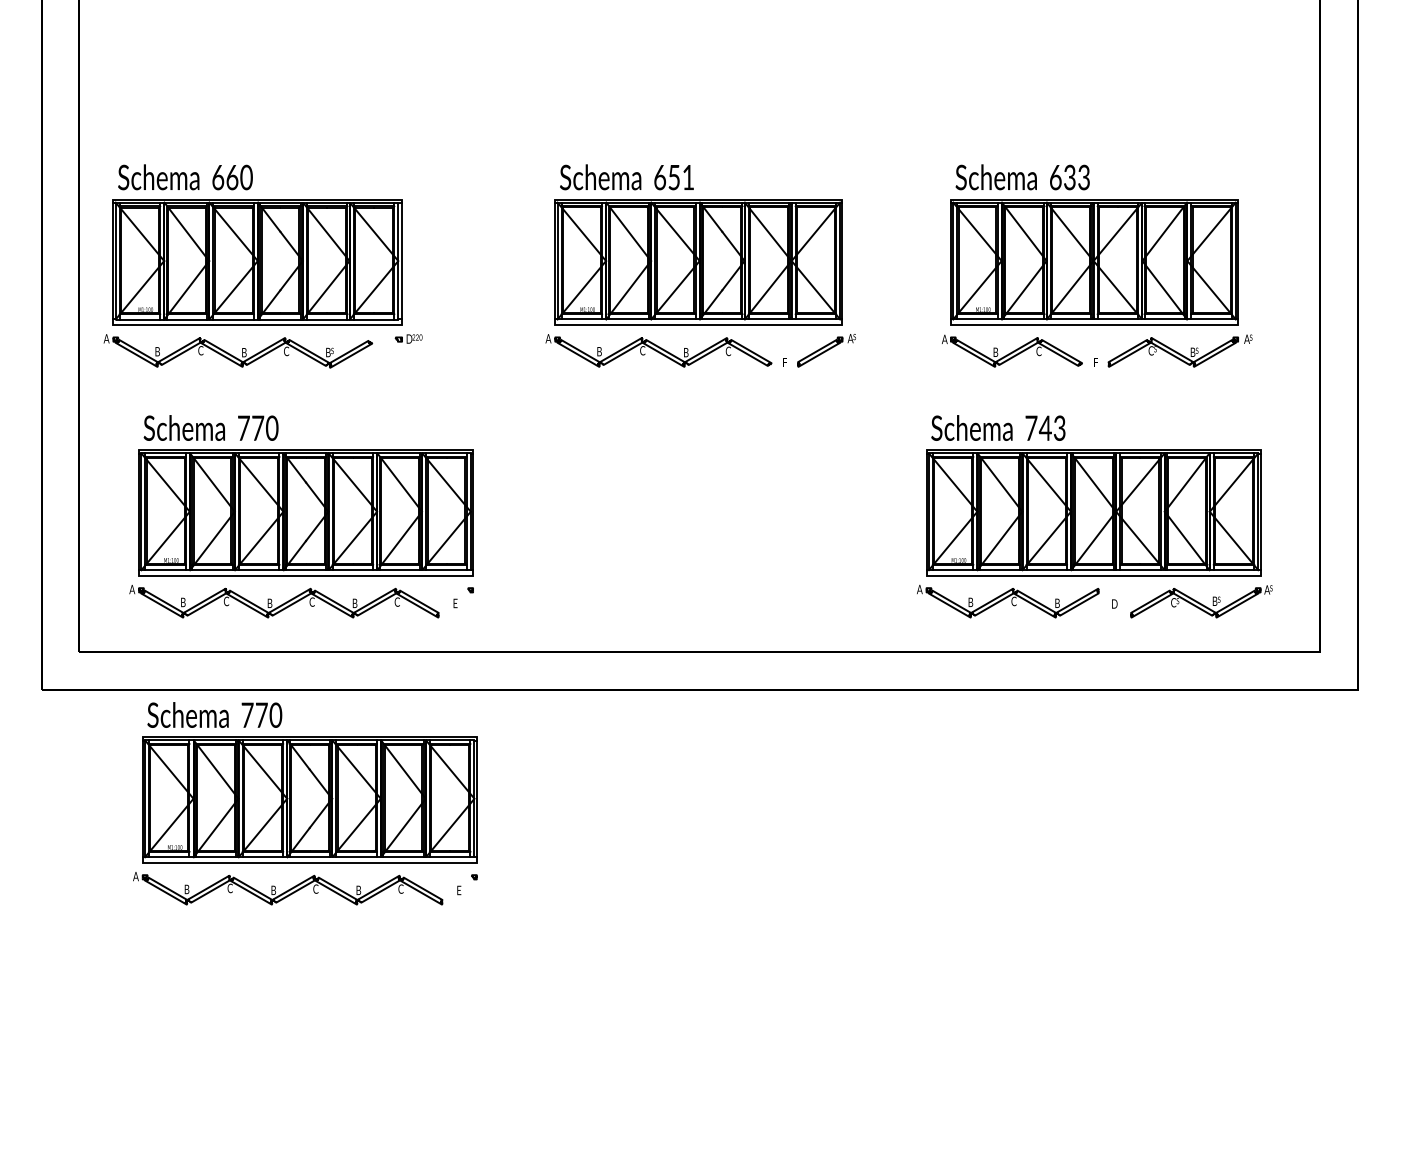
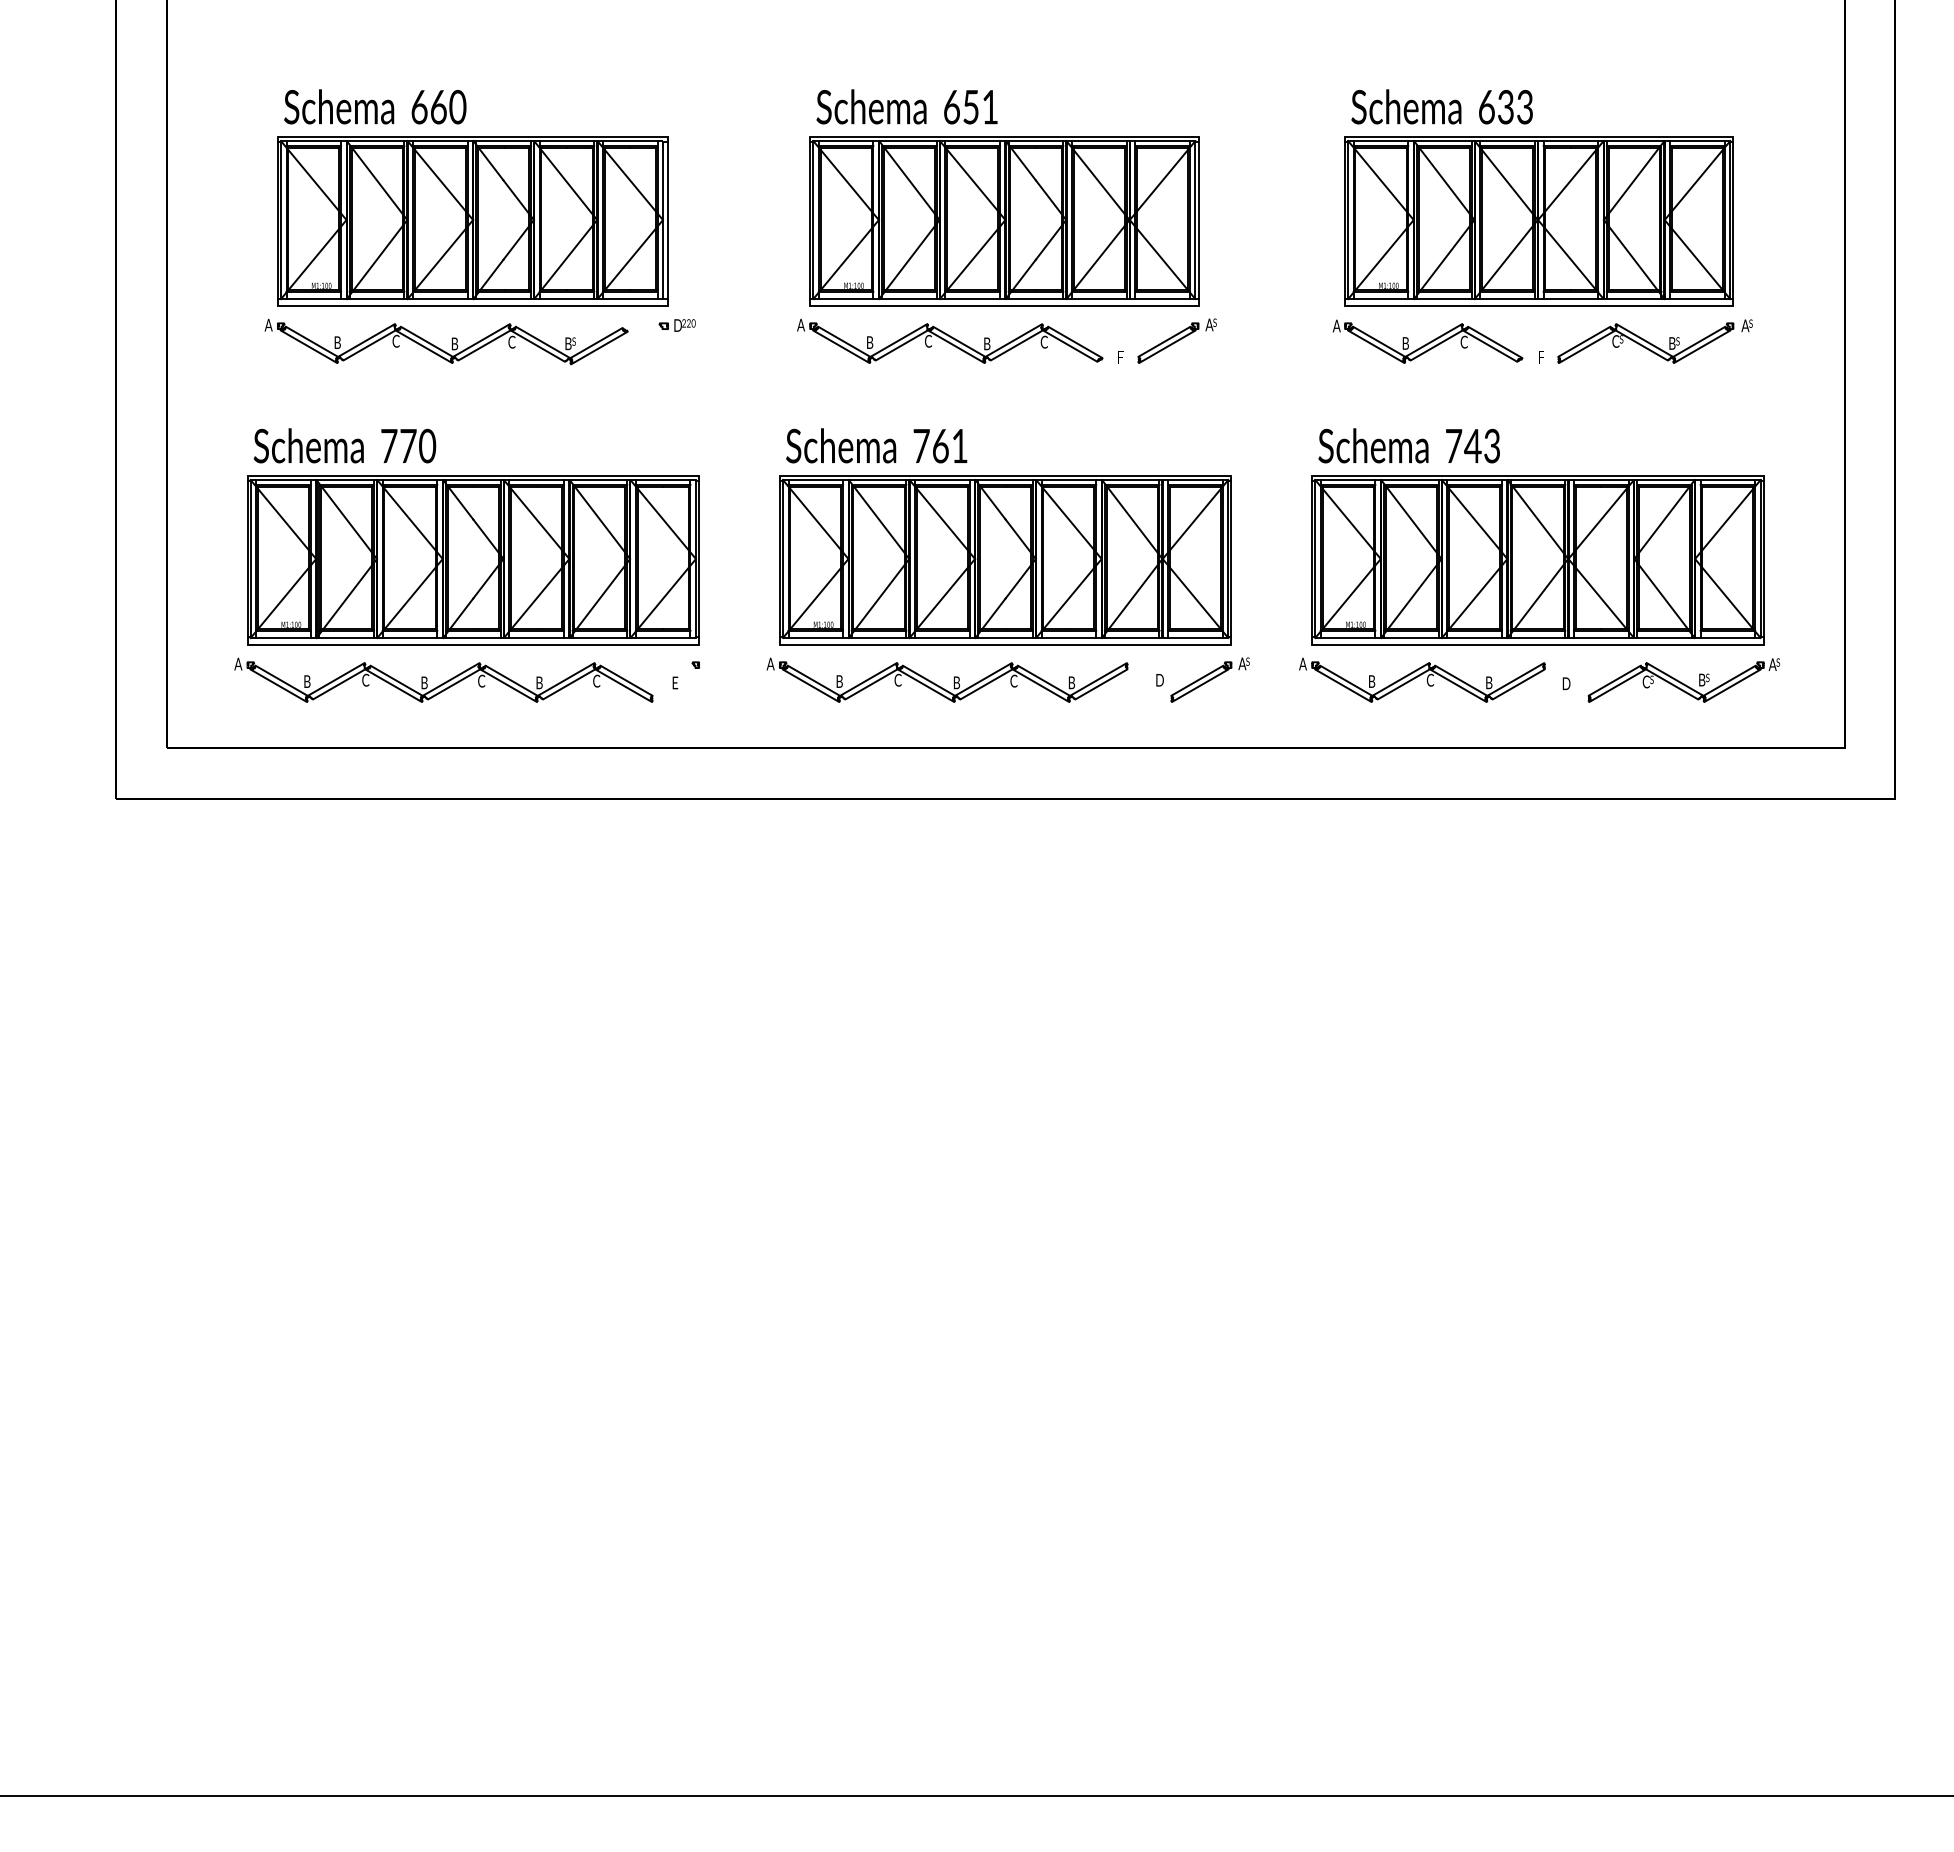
part: (262, 266) -> (479, 227), moved
part: (701, 516) -> (1007, 565), added
part: (304, 803) -> (471, 953), removed

